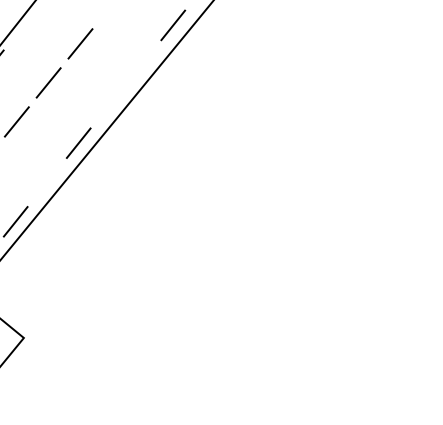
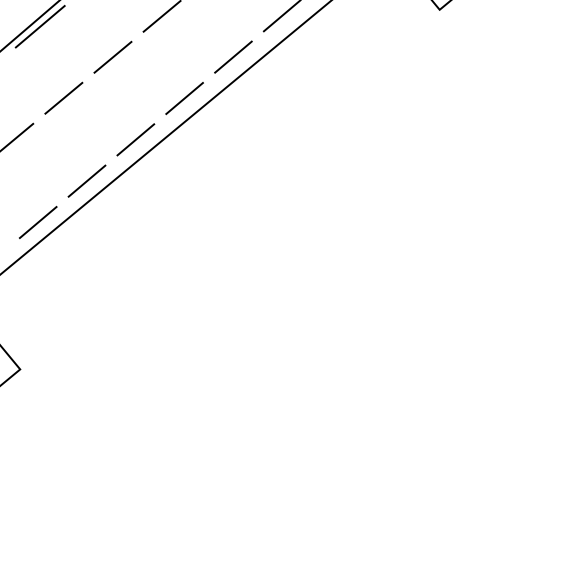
line: (141, 64) -> (233, 56), added
line: (109, 103) -> (184, 97), added
line: (46, 182) -> (86, 180), added

